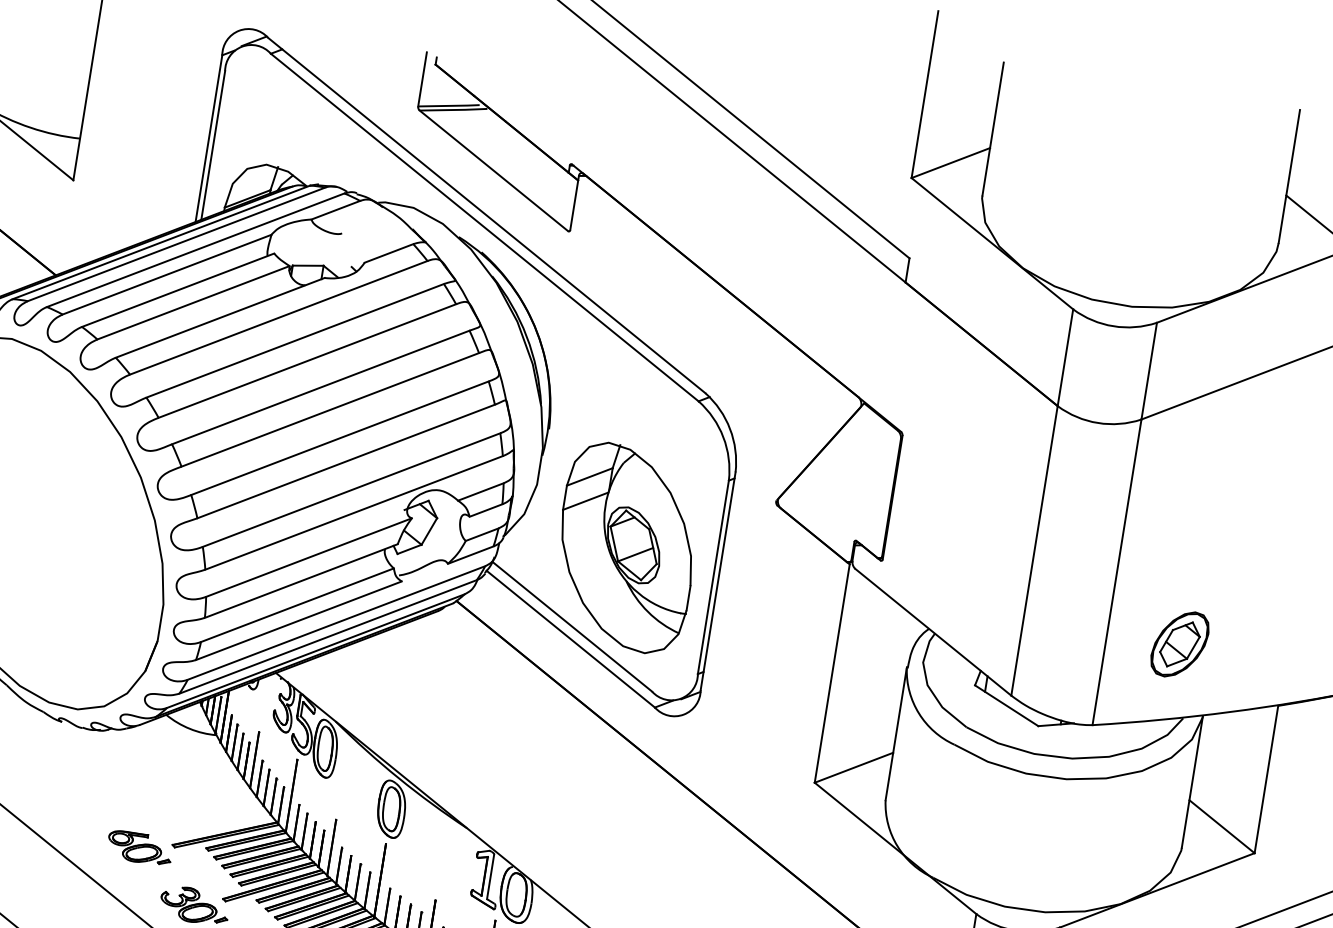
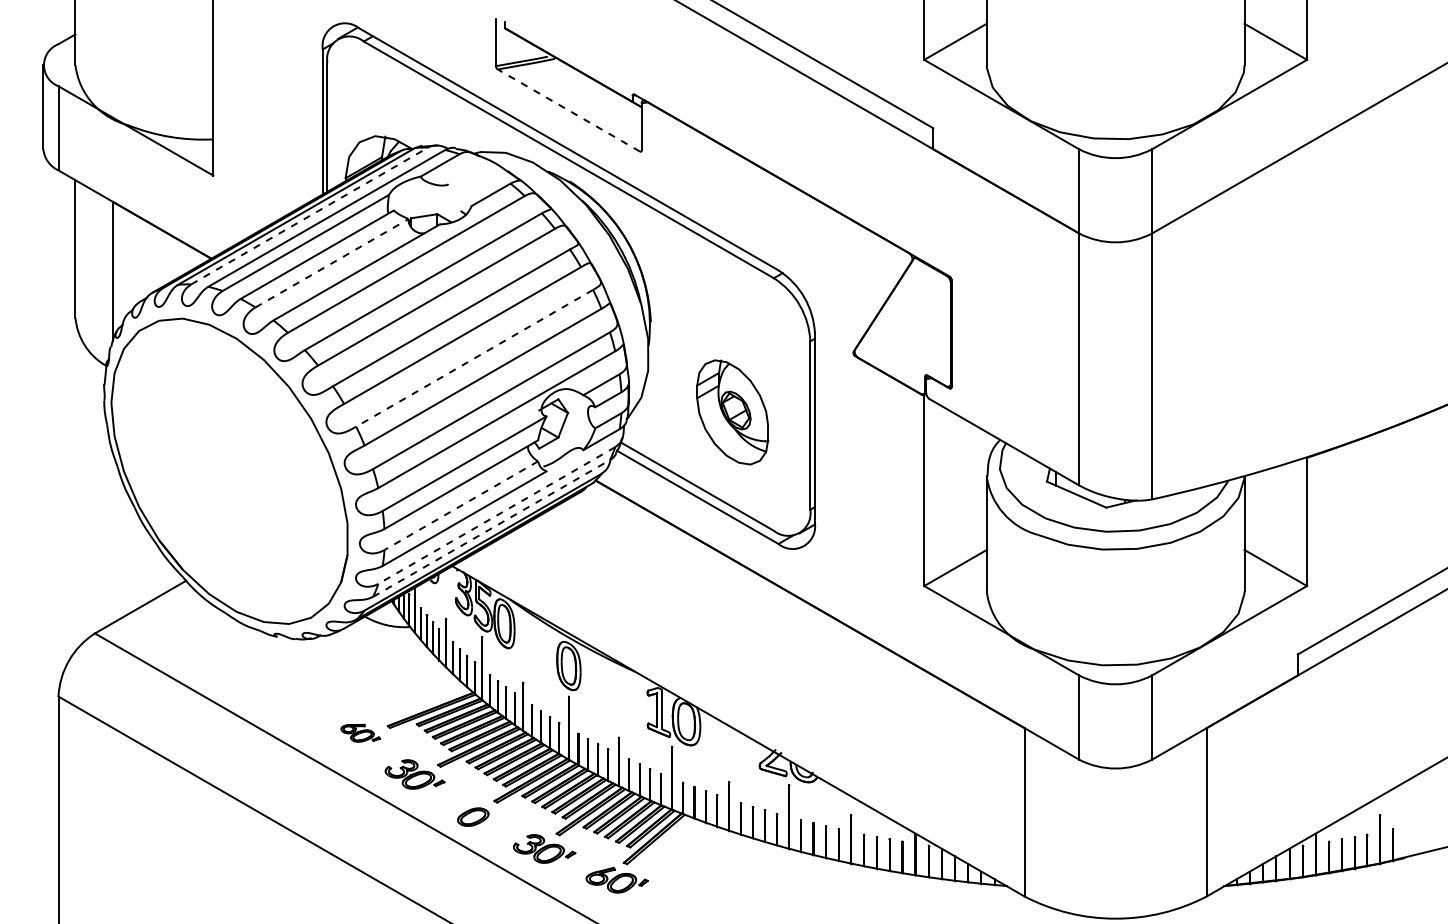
line: (493, 170) -> (568, 110), solid -> dashed
line: (176, 244) -> (309, 216), solid -> dashed
line: (194, 303) -> (332, 263), solid -> dashed
line: (339, 438) -> (474, 358), solid -> dashed
part: (626, 547) -> (732, 412), size x0.6
line: (297, 604) -> (461, 505), solid -> dashed
line: (336, 622) -> (496, 515), solid -> dashed
line: (327, 636) -> (491, 528), solid -> dashed
part: (1179, 643) -> (1214, 418), removed
part: (139, 848) -> (360, 733), size x0.7

